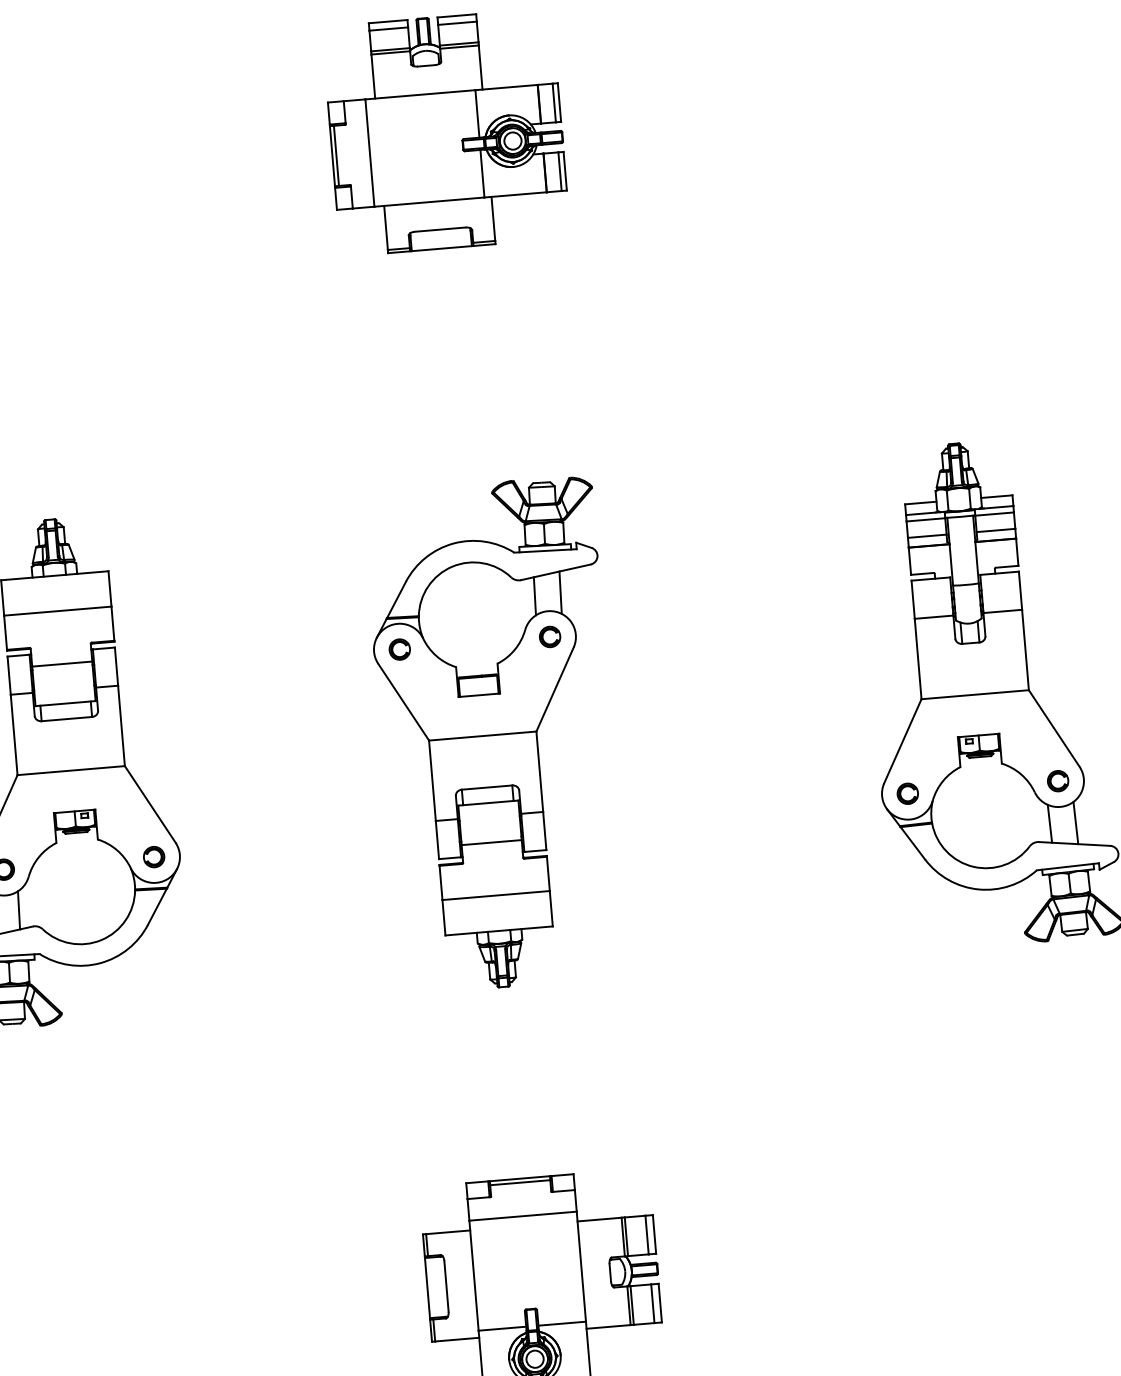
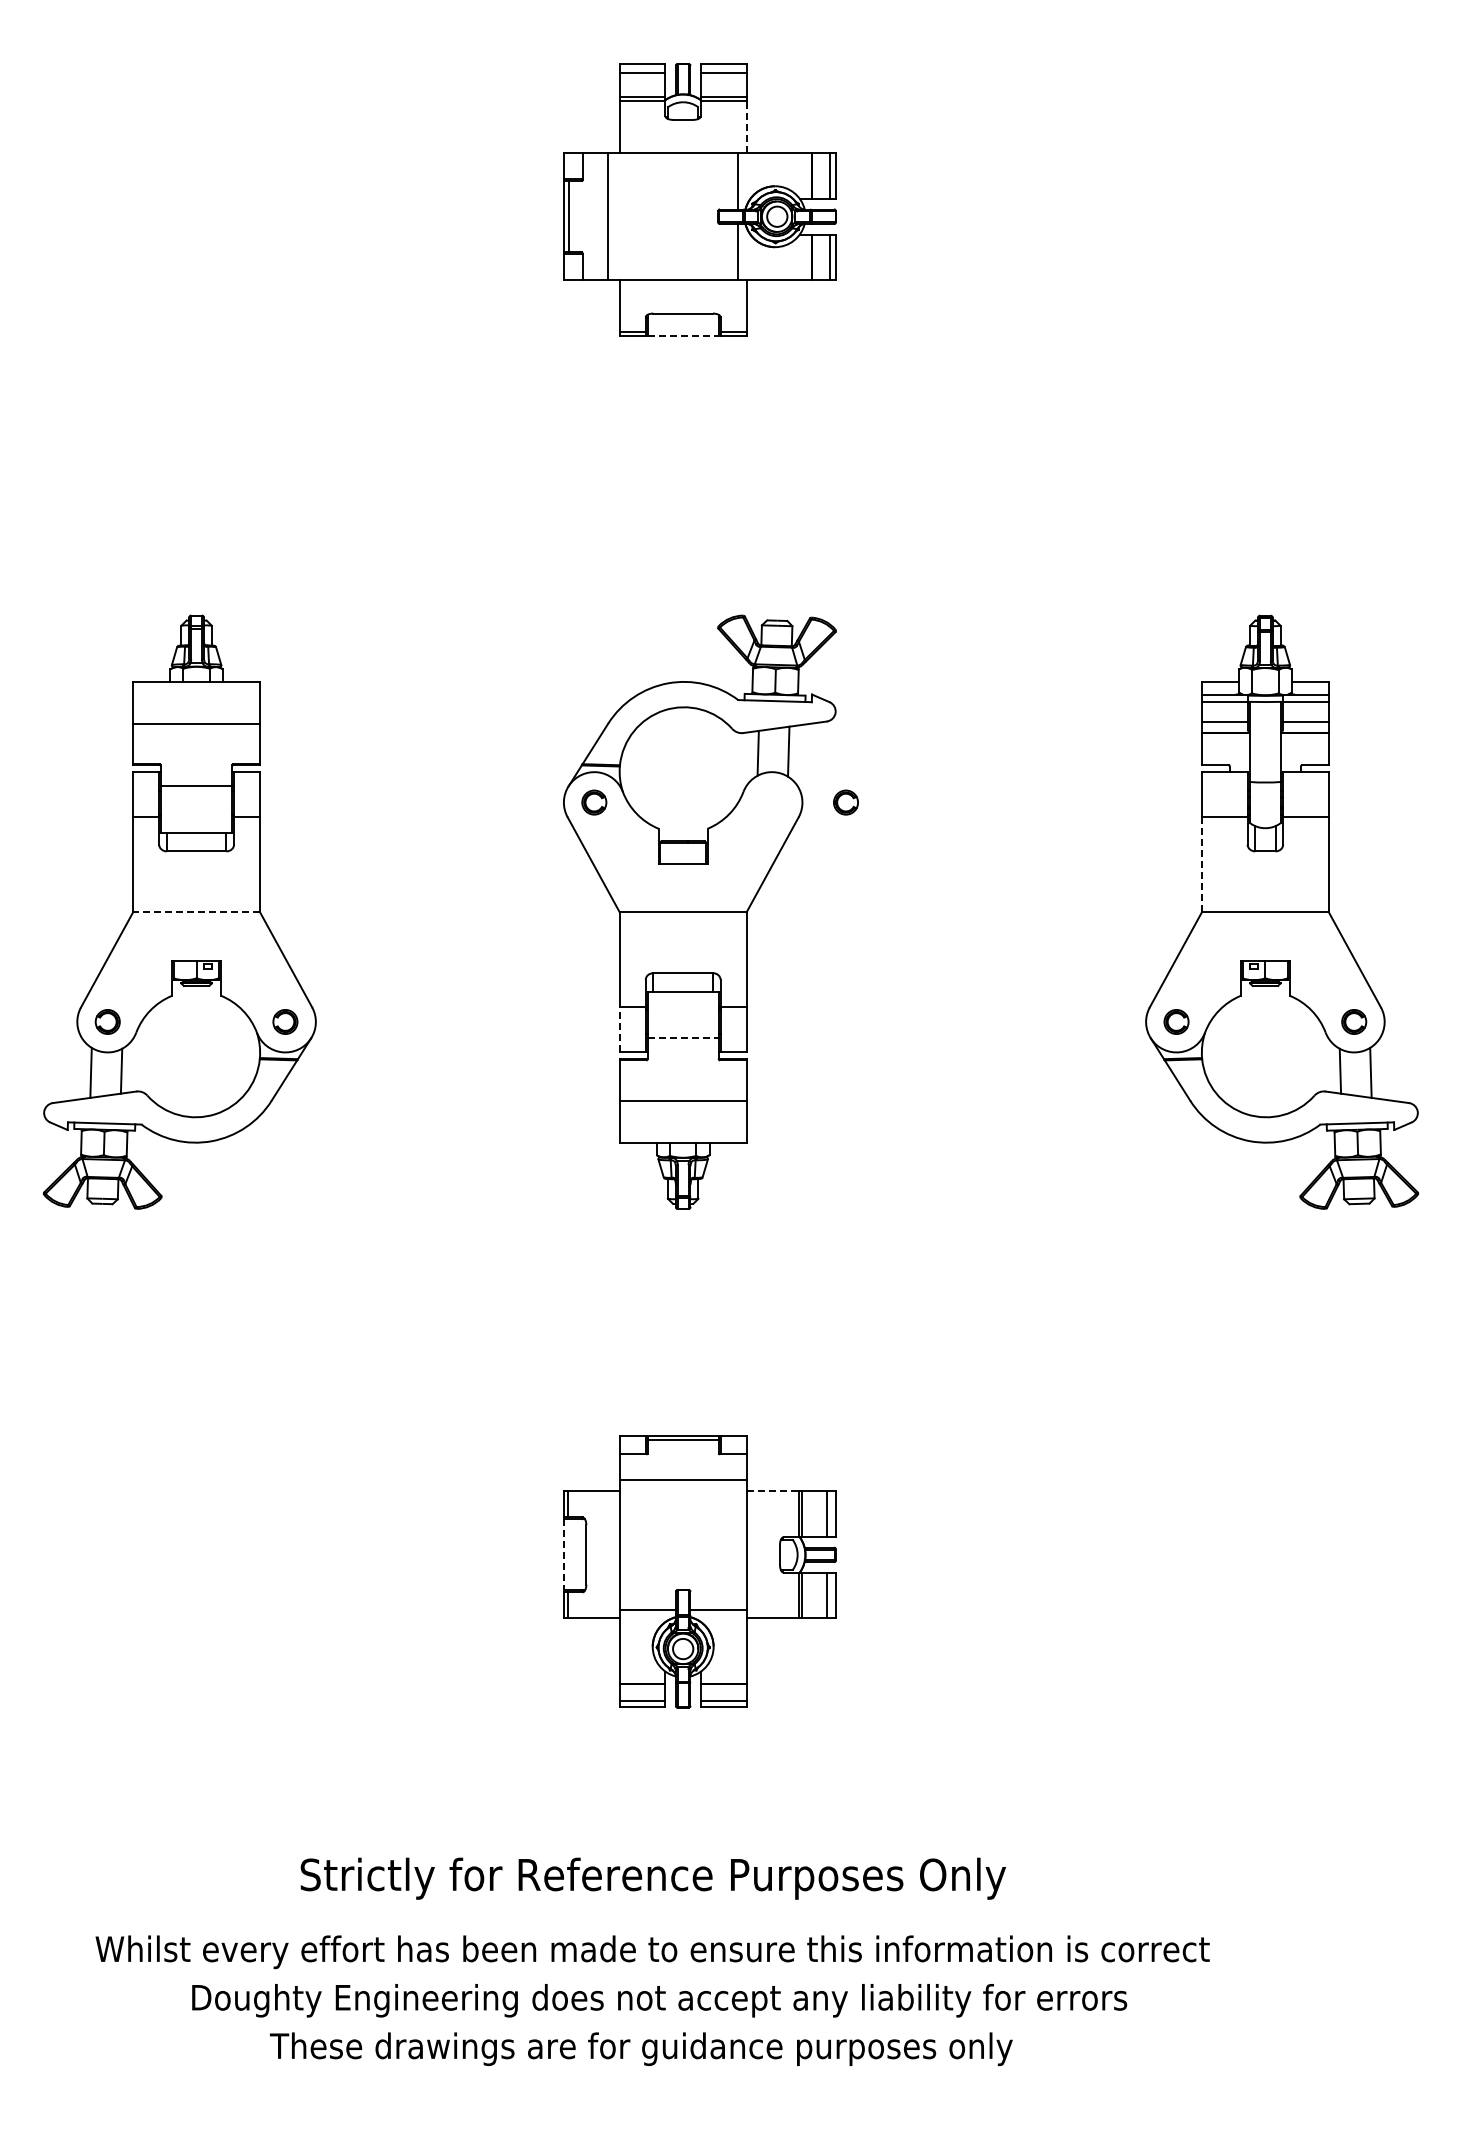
line: (480, 66) -> (746, 126), solid -> dashed
line: (442, 249) -> (683, 336), solid -> dashed
part: (549, 636) -> (845, 802), moved
line: (917, 658) -> (1201, 864), solid -> dashed
line: (71, 770) -> (196, 912), solid -> dashed
line: (437, 839) -> (619, 1029), solid -> dashed
line: (491, 842) -> (683, 1038), solid -> dashed
line: (600, 1219) -> (773, 1491), solid -> dashed
line: (427, 1287) -> (563, 1554), solid -> dashed

